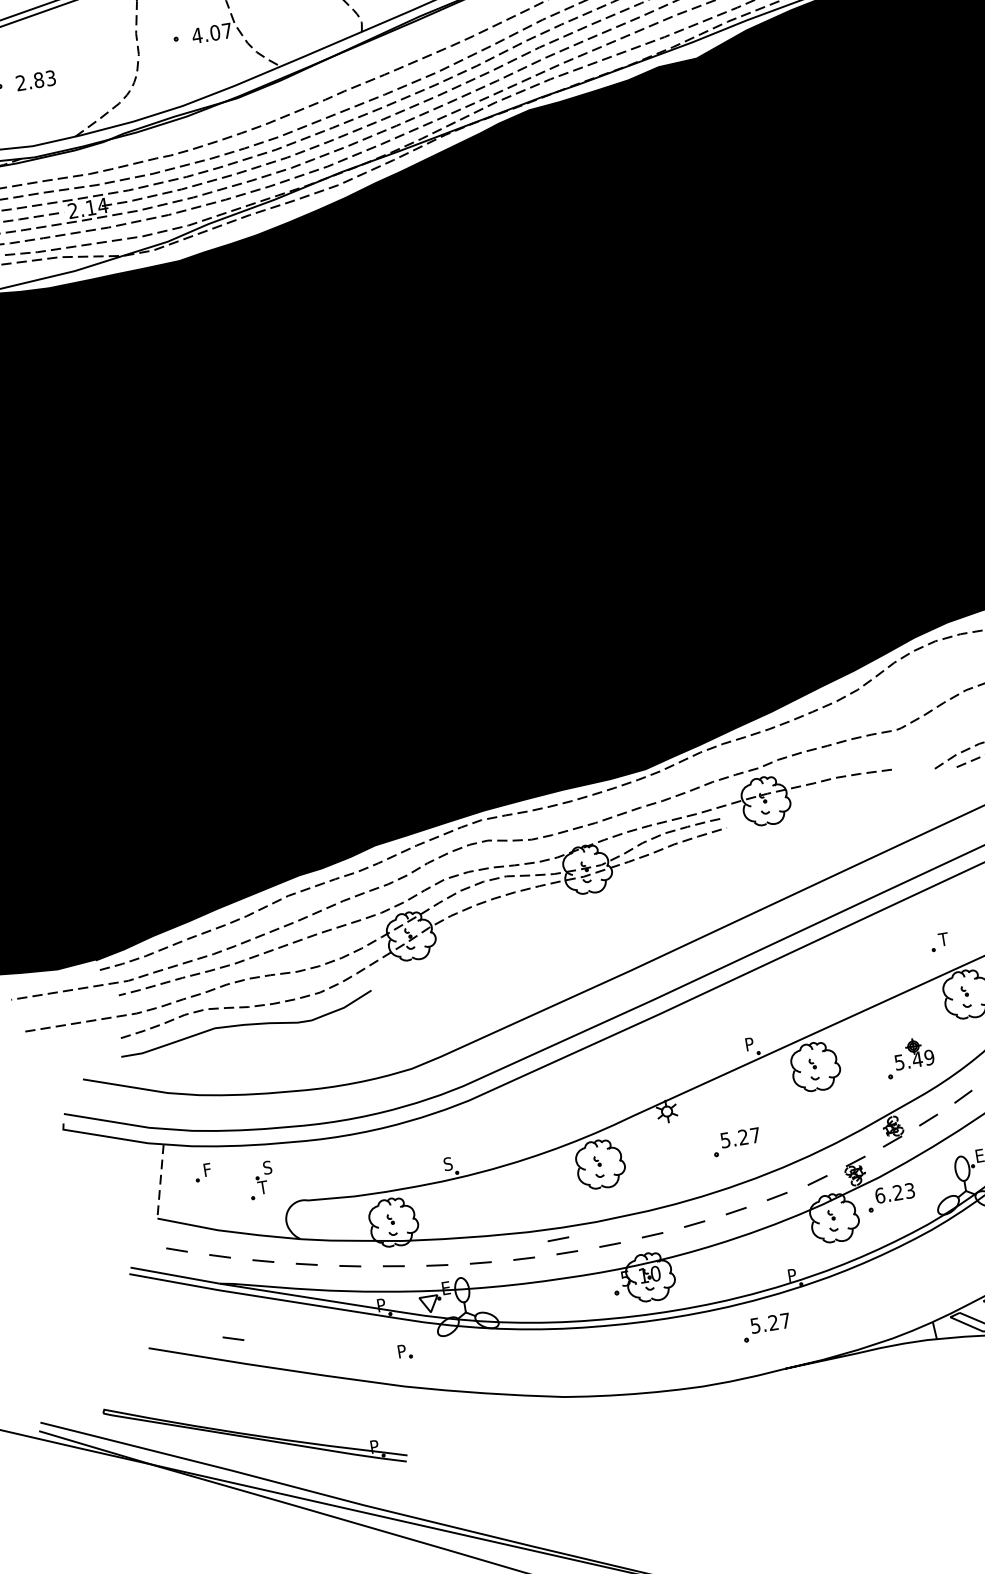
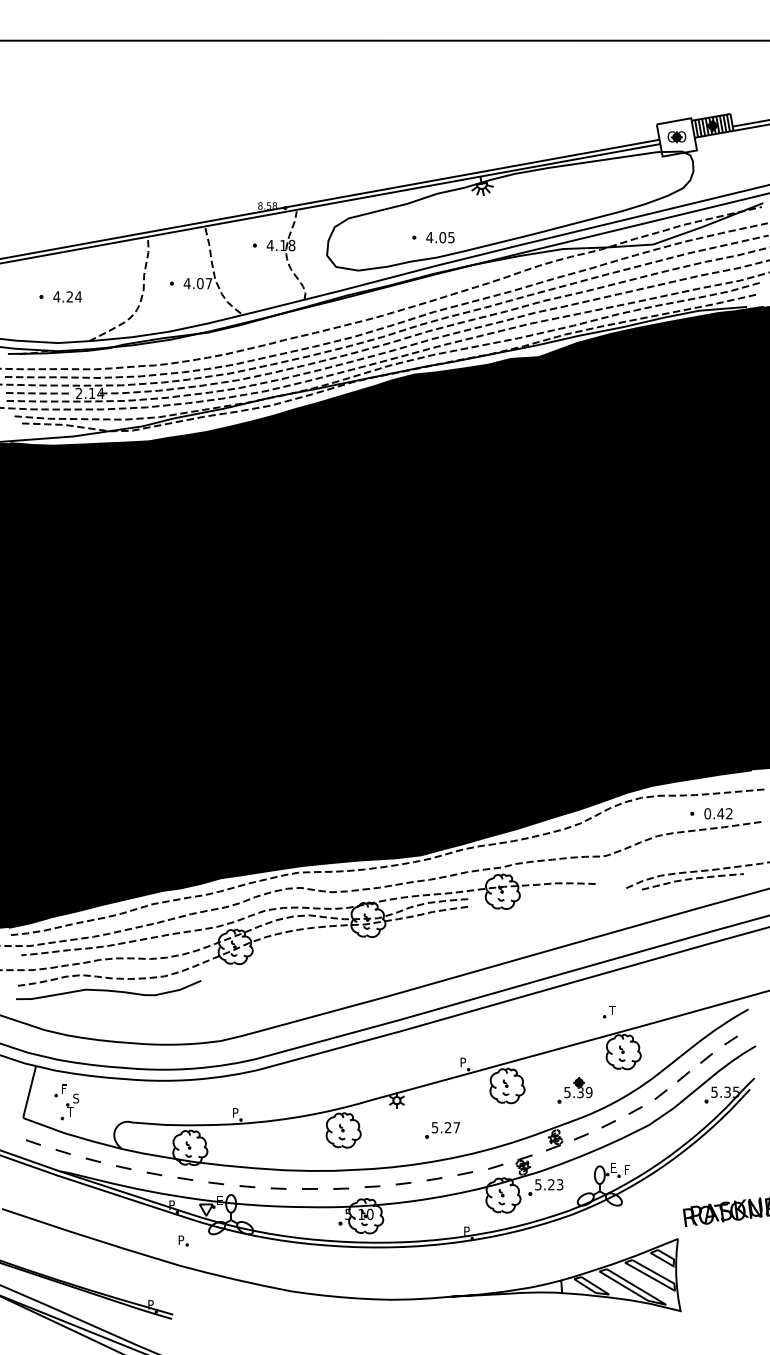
text: (35, 80) -> (67, 296), 2.83 -> 4.24
text: (917, 1059) -> (580, 1092), 5.49 -> 5.39
text: (447, 1163) -> (235, 1112), S -> P
part: (260, 1180) -> (69, 1106), moved
line: (160, 1182) -> (29, 1092), dashed -> solid
text: (880, 1195) -> (538, 1184), 6.23 -> 5.23
line: (557, 1239) -> (304, 1178), removed
part: (766, 1327) -> (442, 1265), removed
line: (232, 1338) -> (62, 1211), removed

